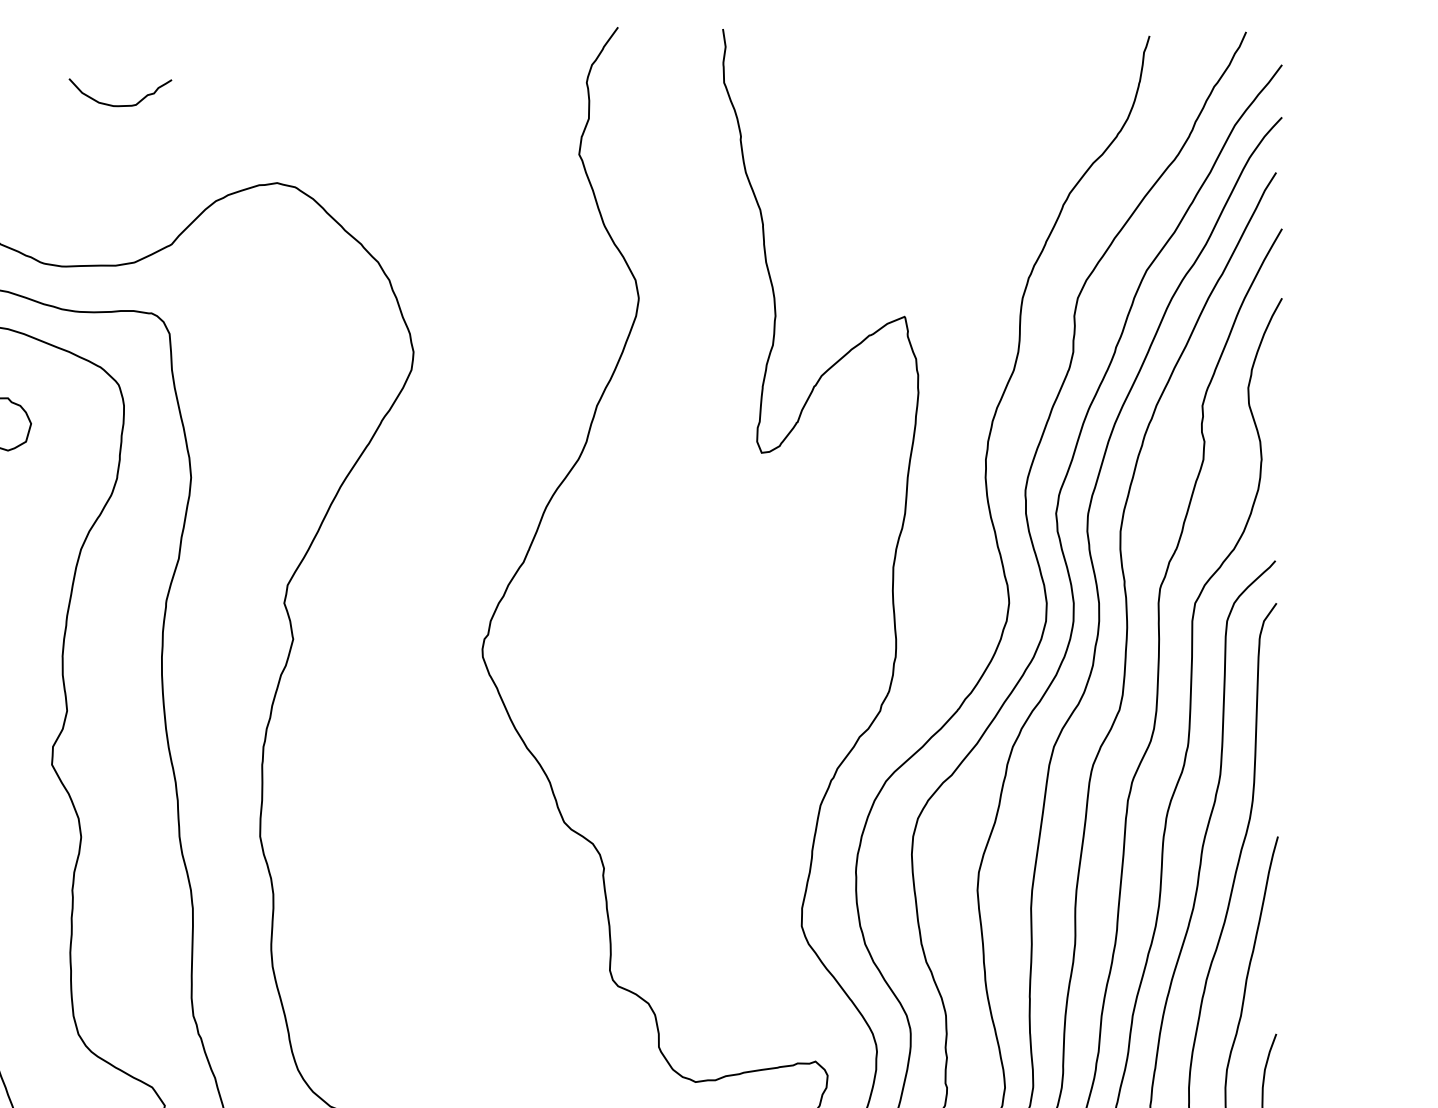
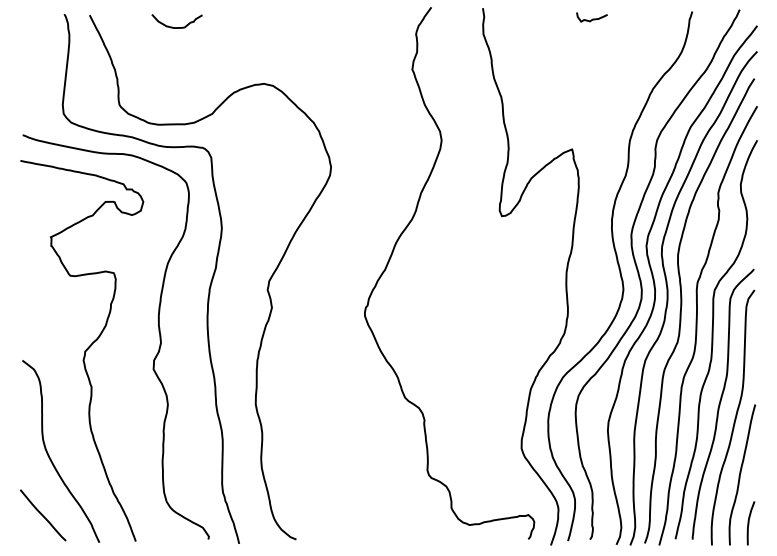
curve: (946, 50) -> (592, 18), added
curve: (119, 105) -> (176, 27), moved

